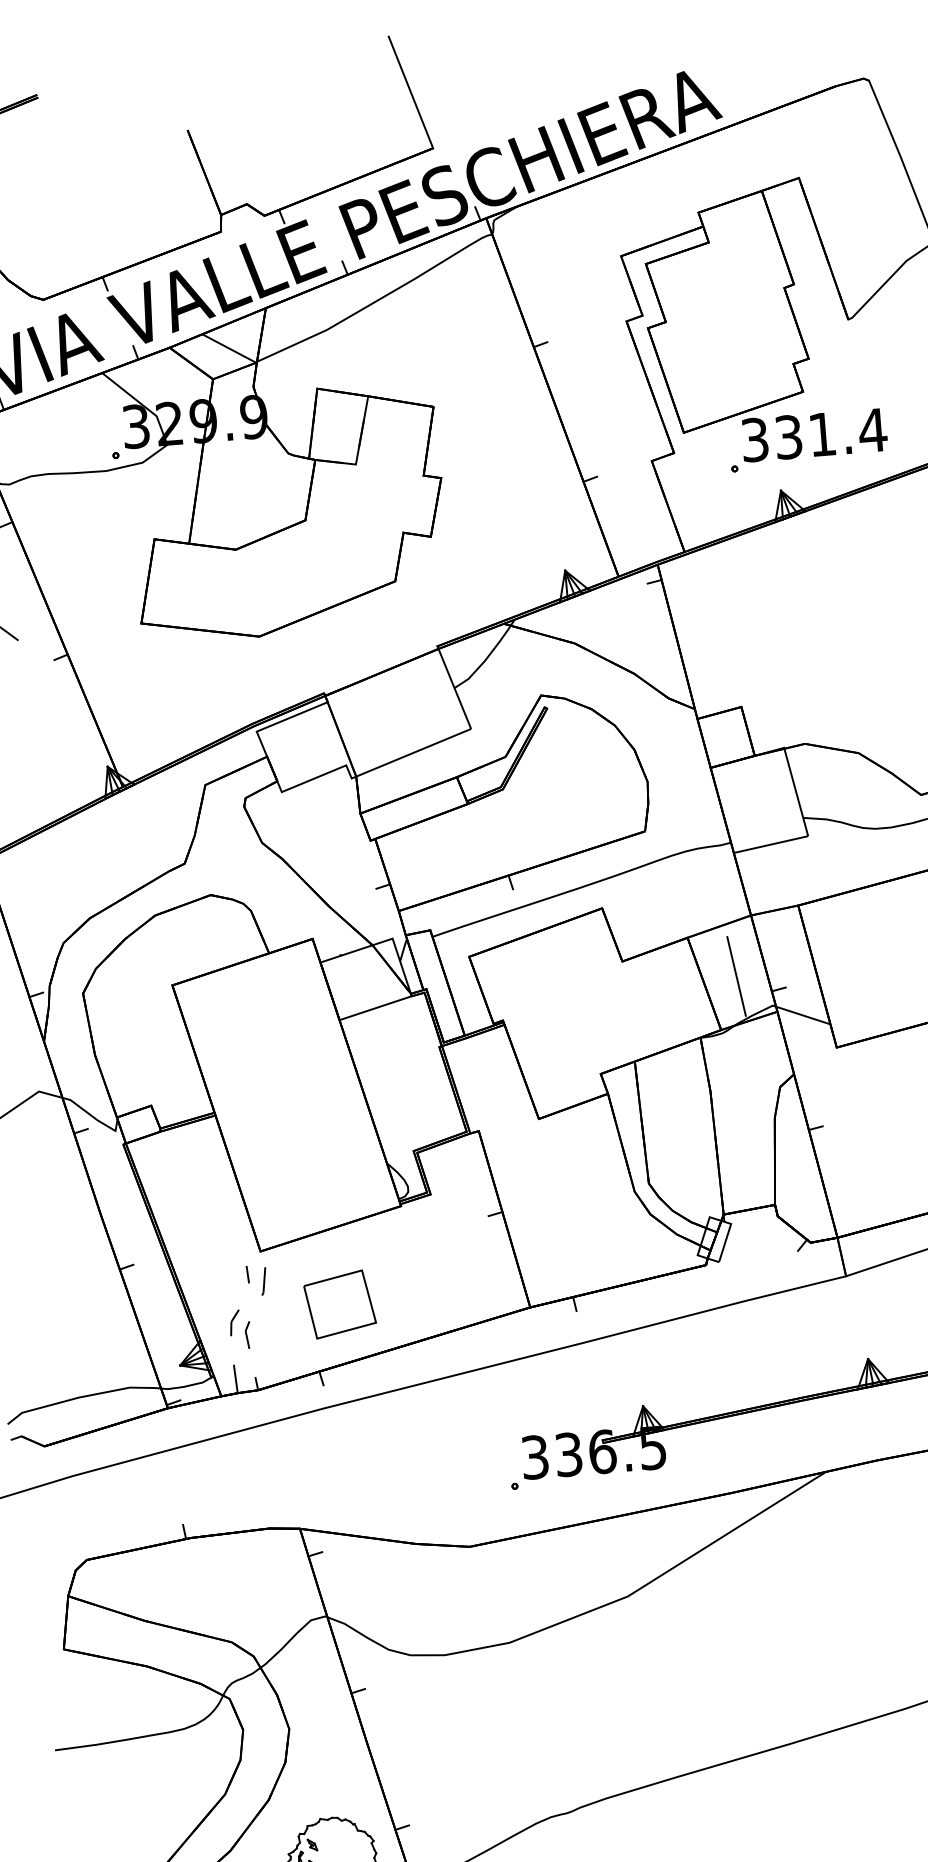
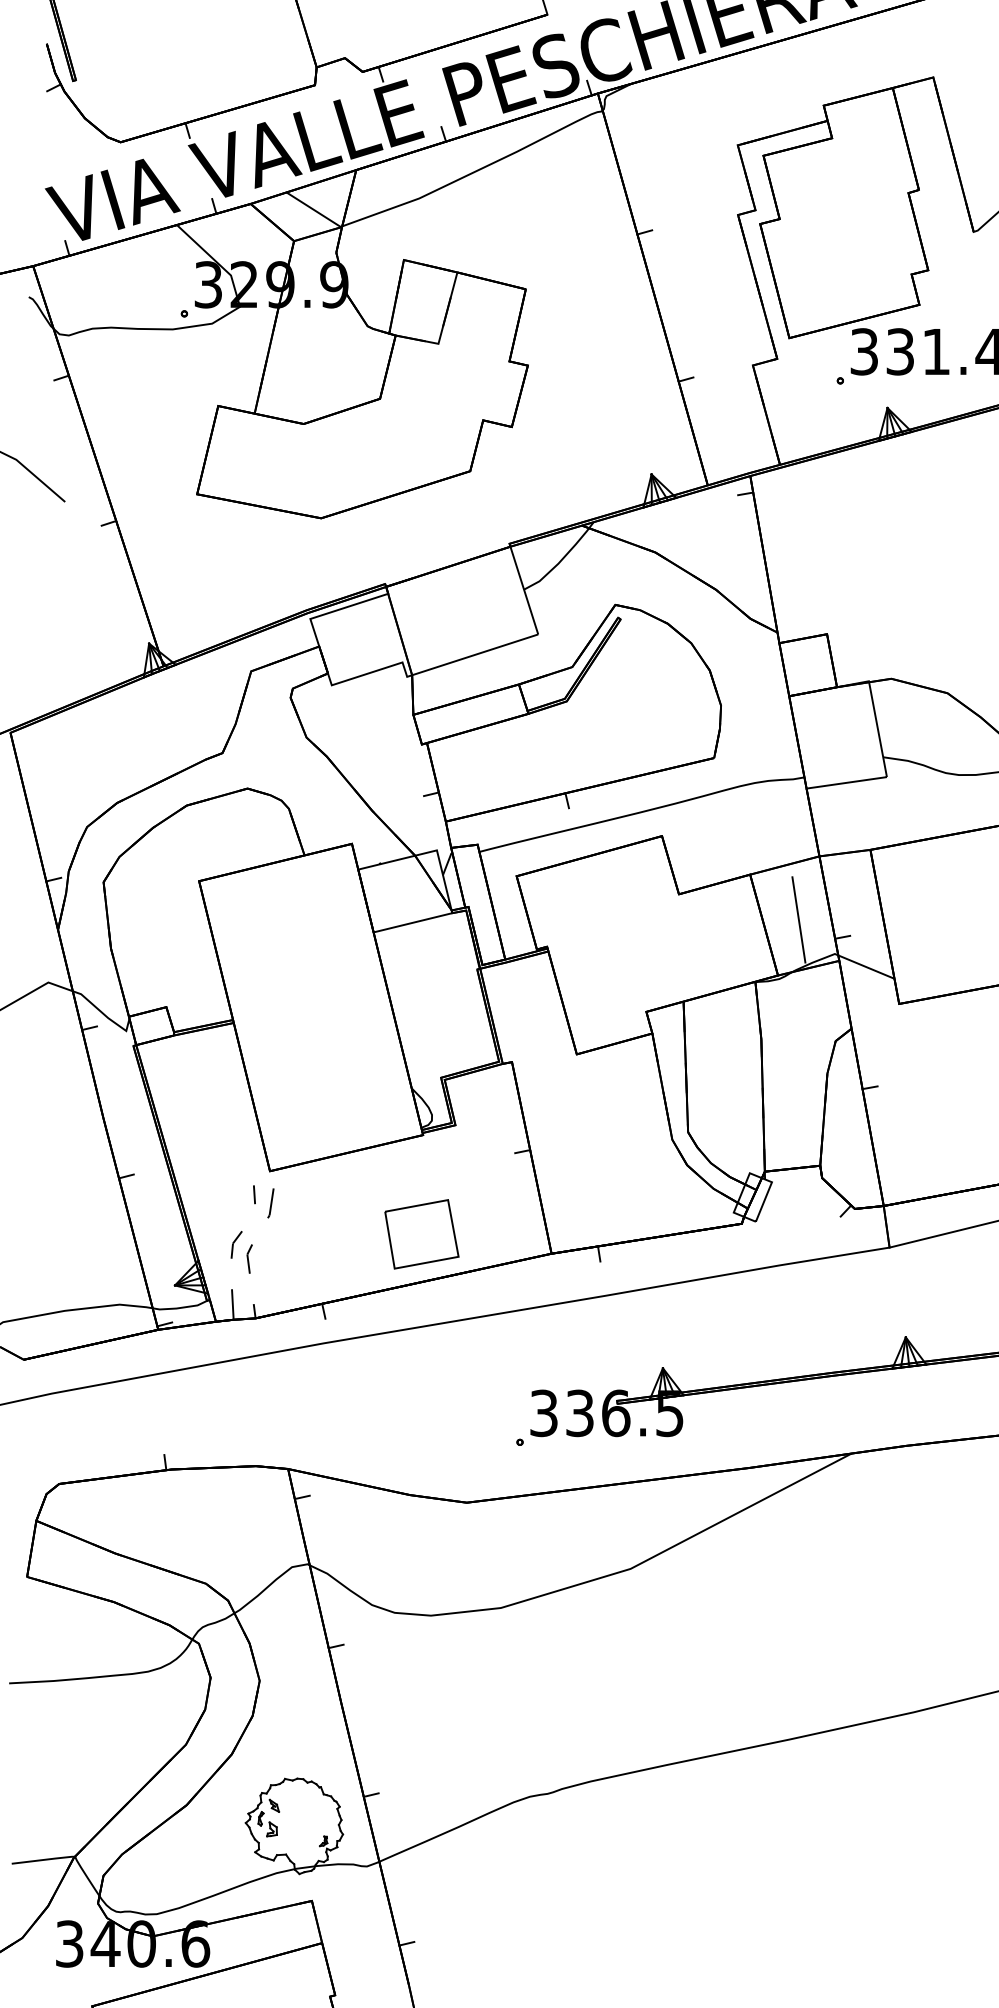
part: (339, 1304) -> (421, 1234), moved

